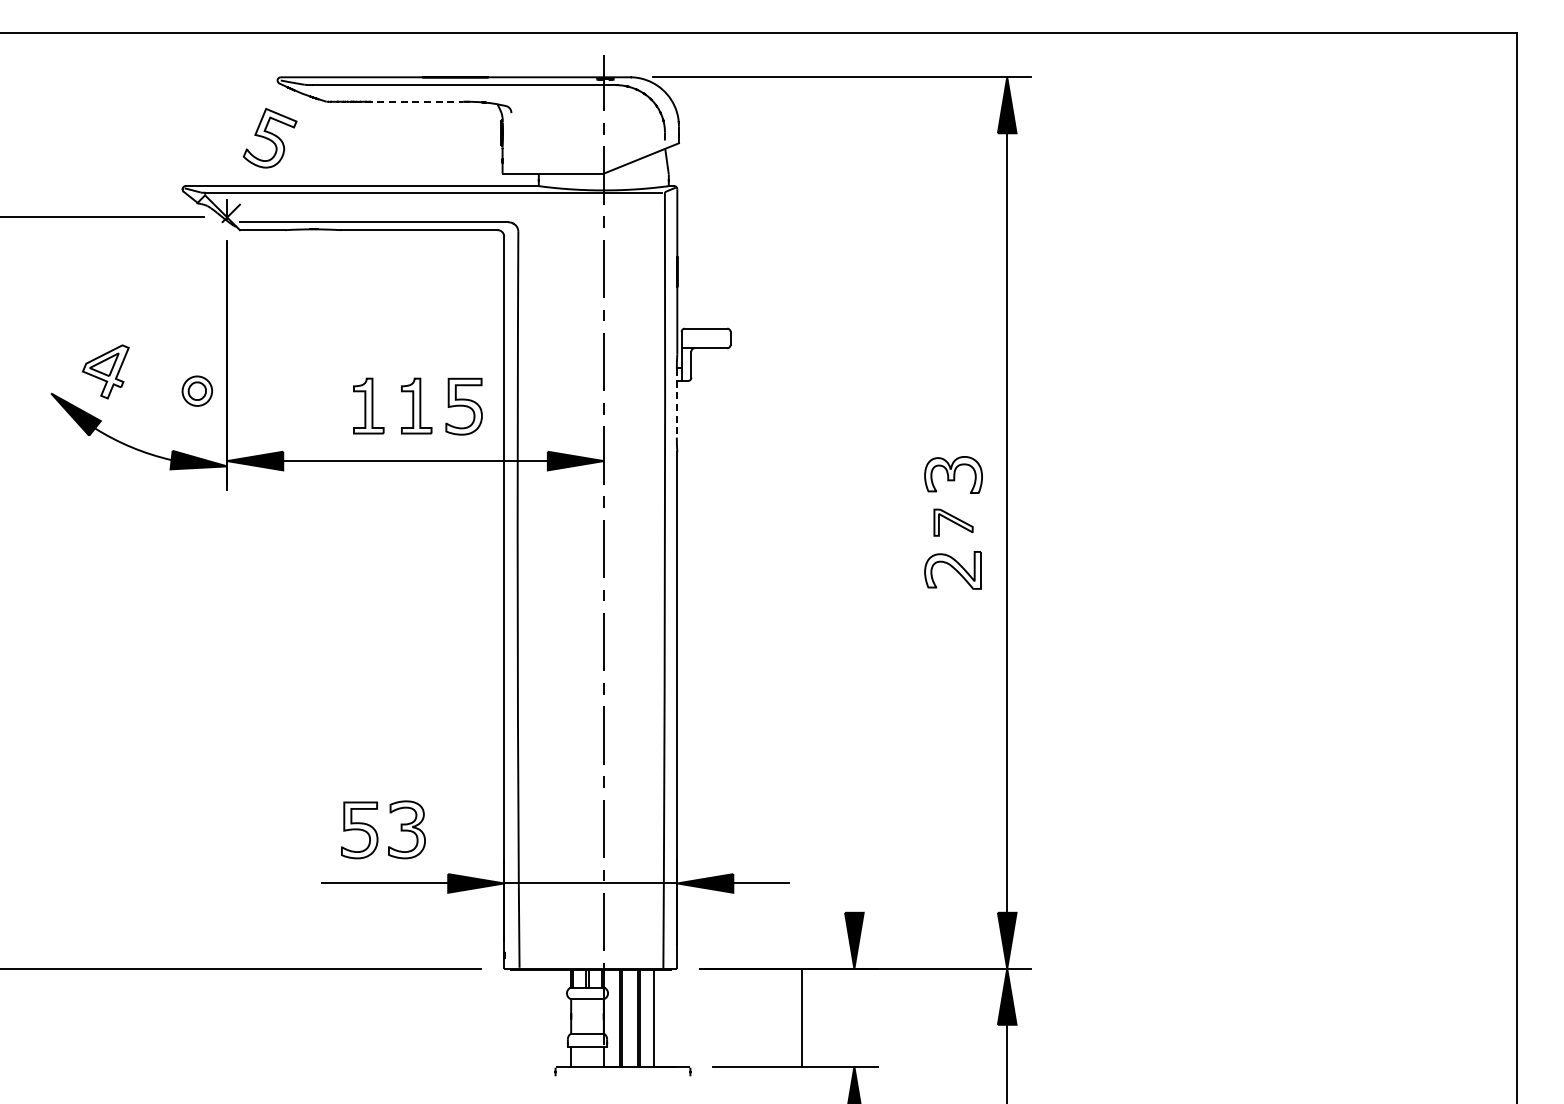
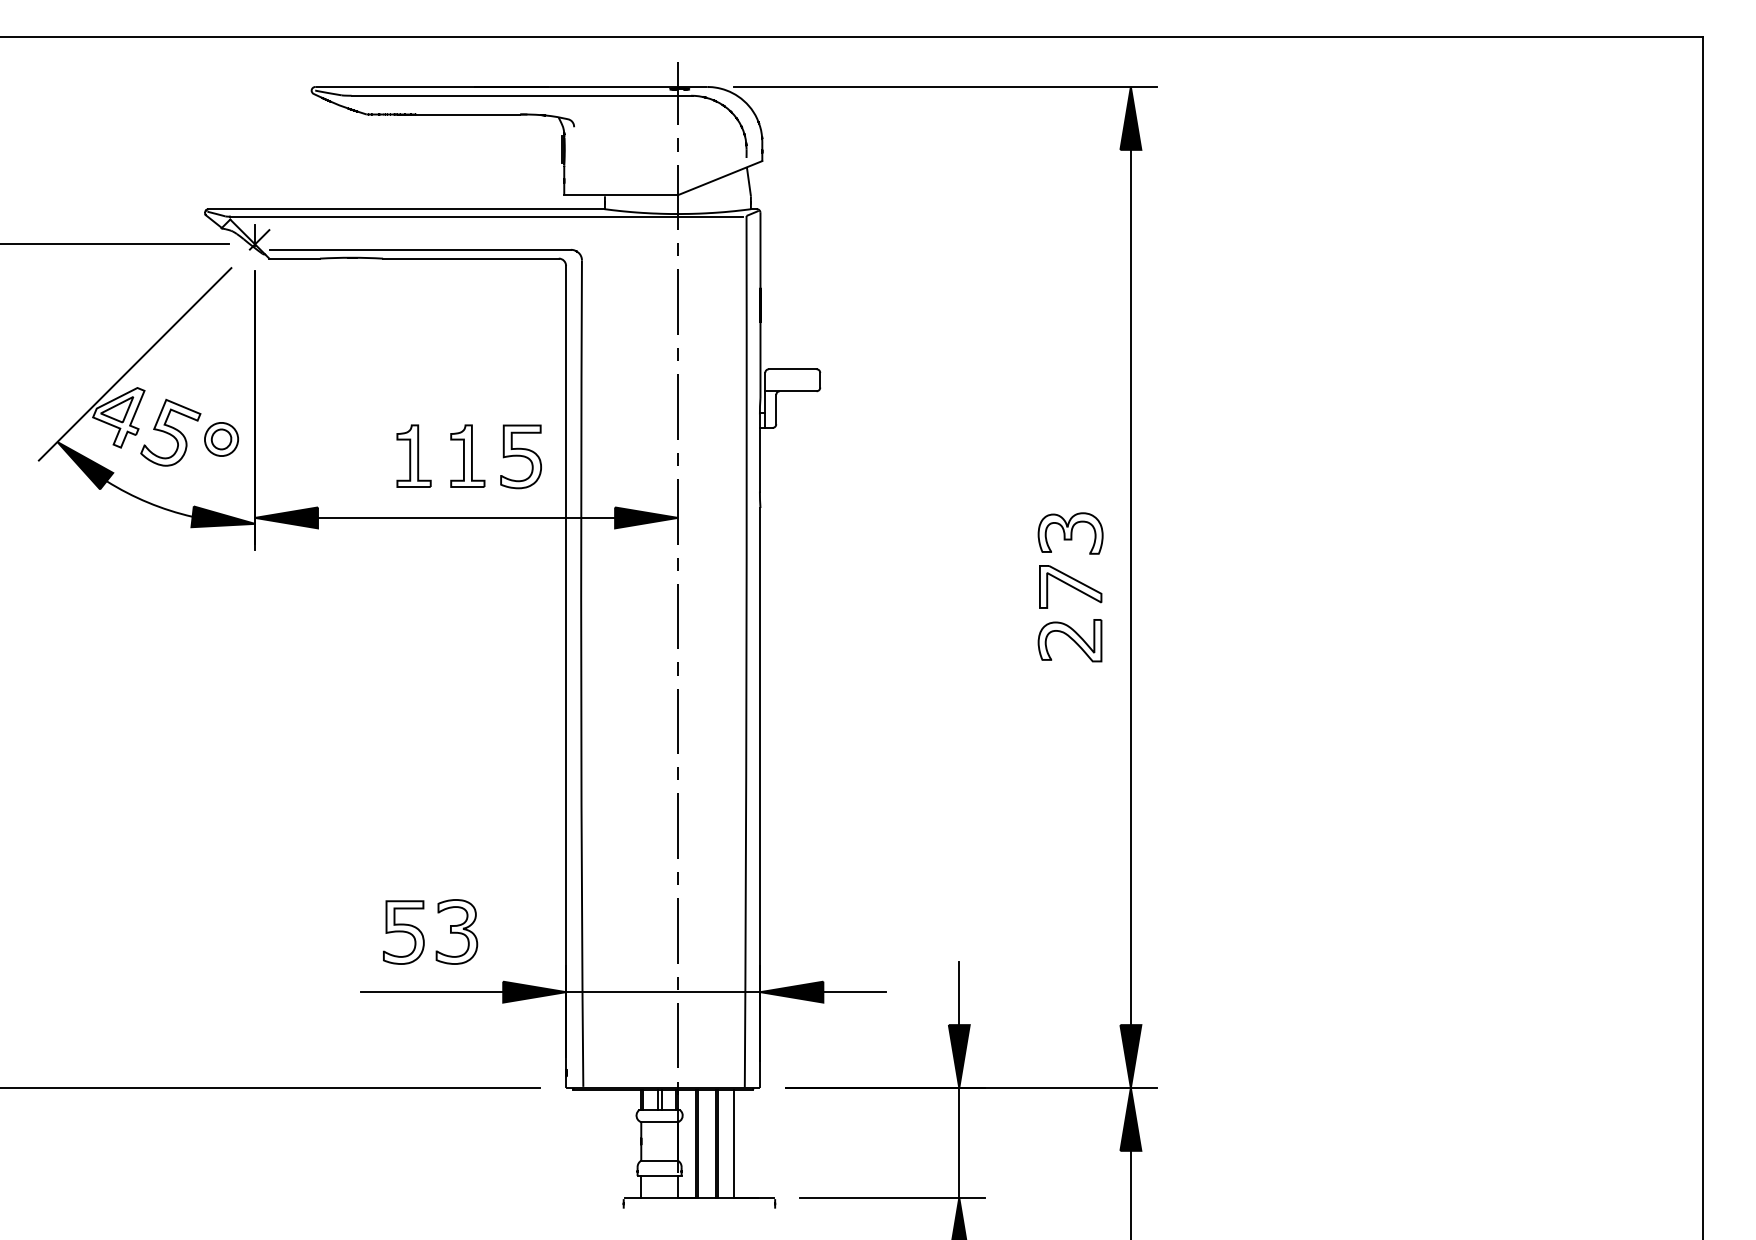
line: (408, 101) -> (458, 114), dashed -> solid
part: (269, 138) -> (170, 433), moved
line: (120, 323) -> (135, 363), added
line: (676, 403) -> (759, 453), dashed -> solid
part: (953, 522) -> (1070, 586), size x1.43
line: (854, 884) -> (959, 993), added
line: (802, 1017) -> (959, 1142), moved

